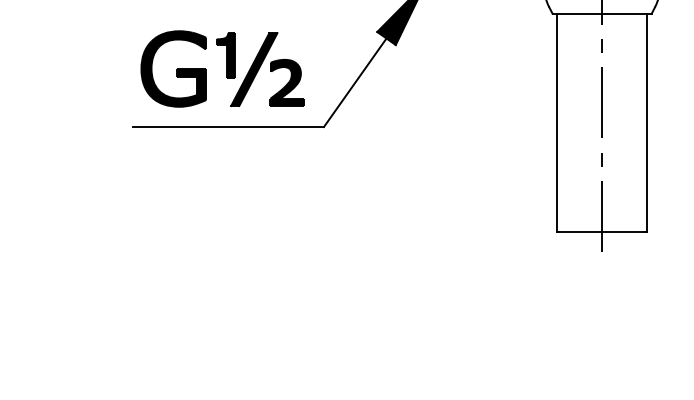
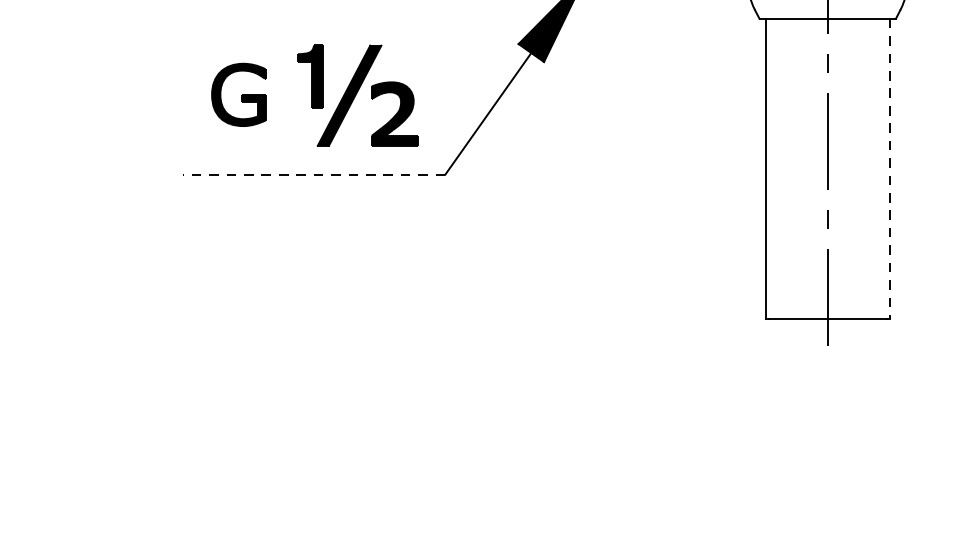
part: (173, 68) -> (238, 94), size x0.6
line: (647, 123) -> (890, 169), solid -> dashed
line: (228, 127) -> (314, 175), solid -> dashed

